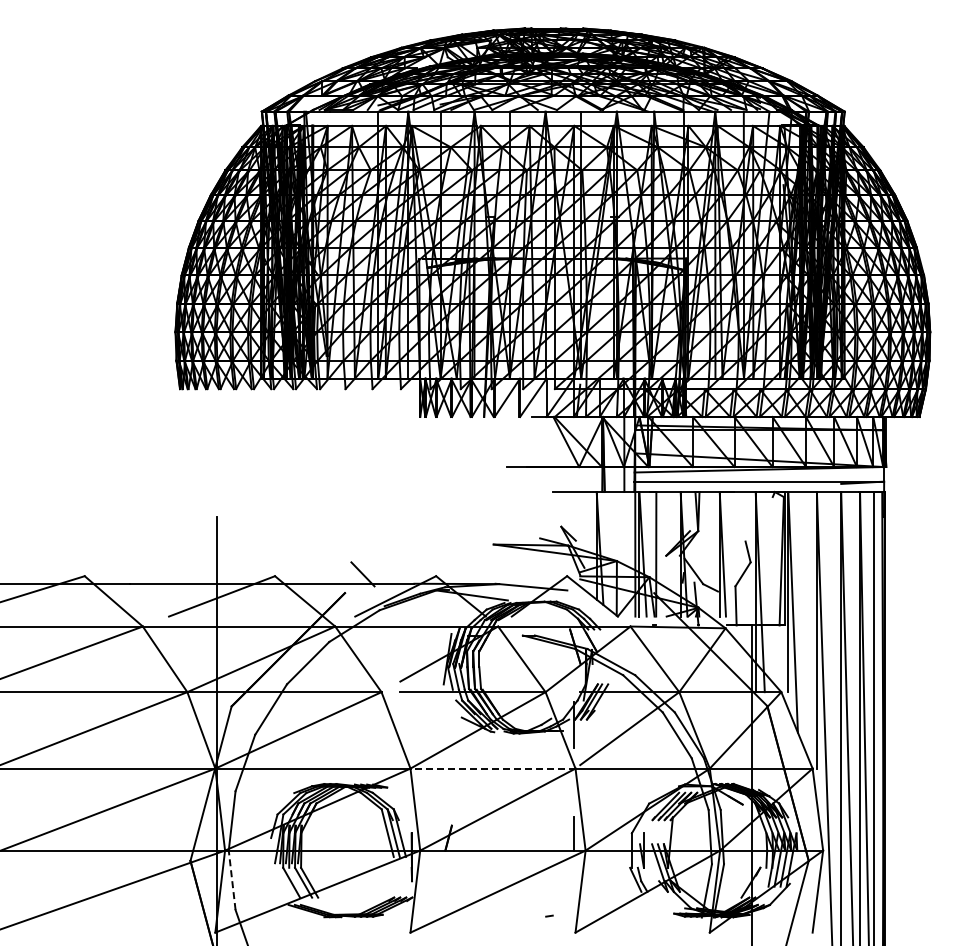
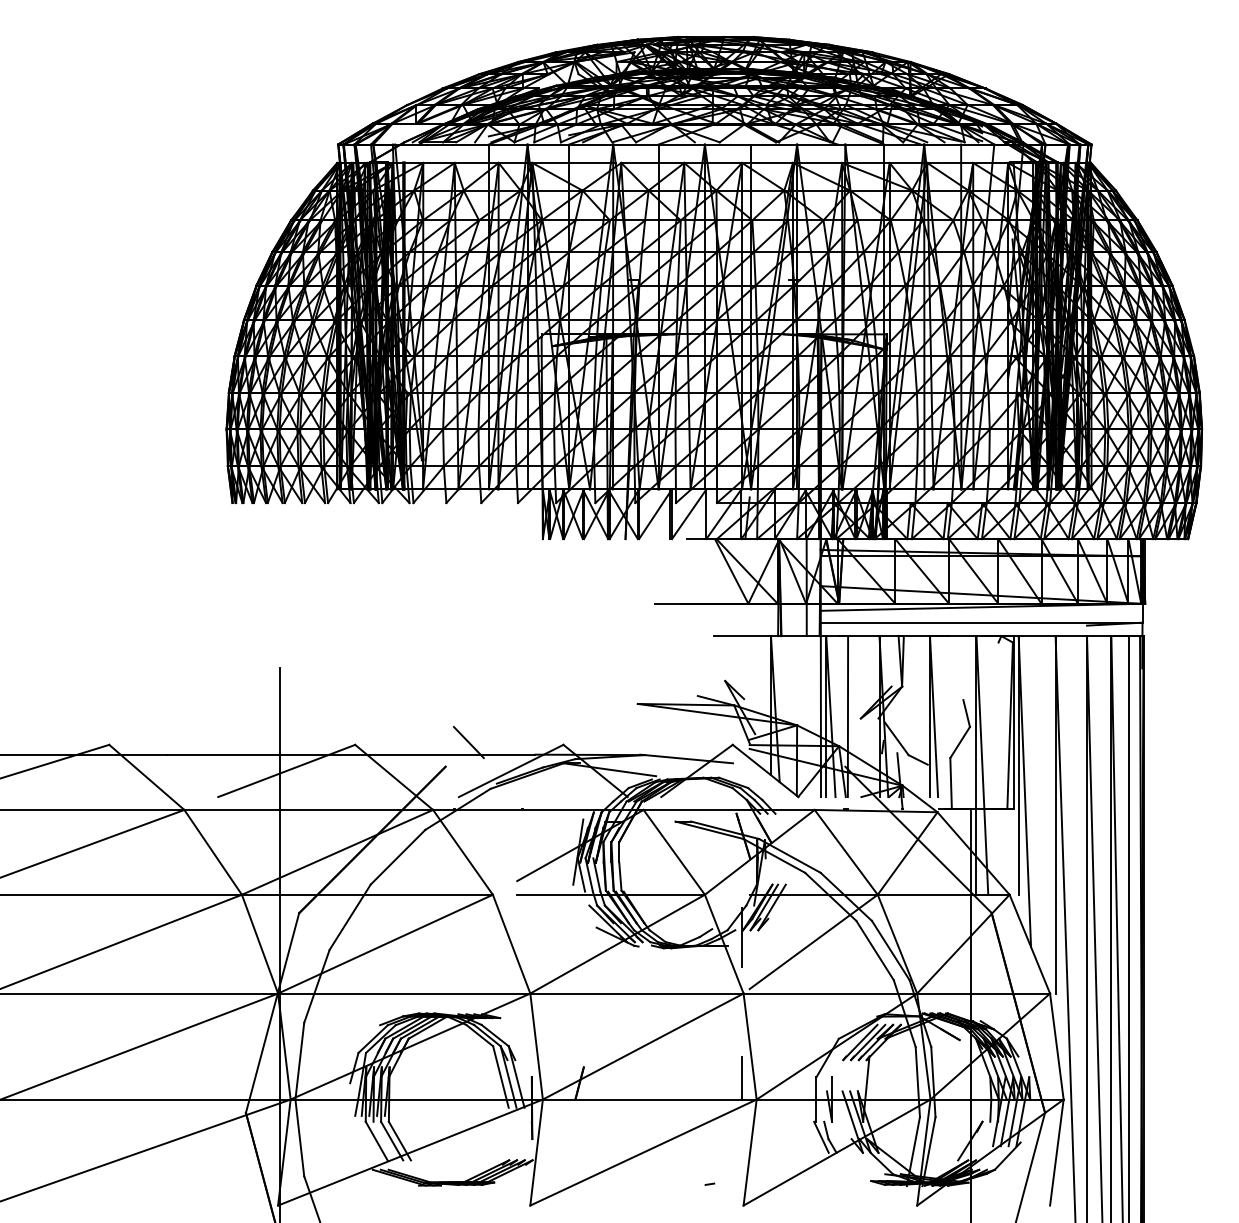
line: (493, 768) -> (637, 993), dashed -> solid
line: (232, 880) -> (300, 1138), dashed -> solid

